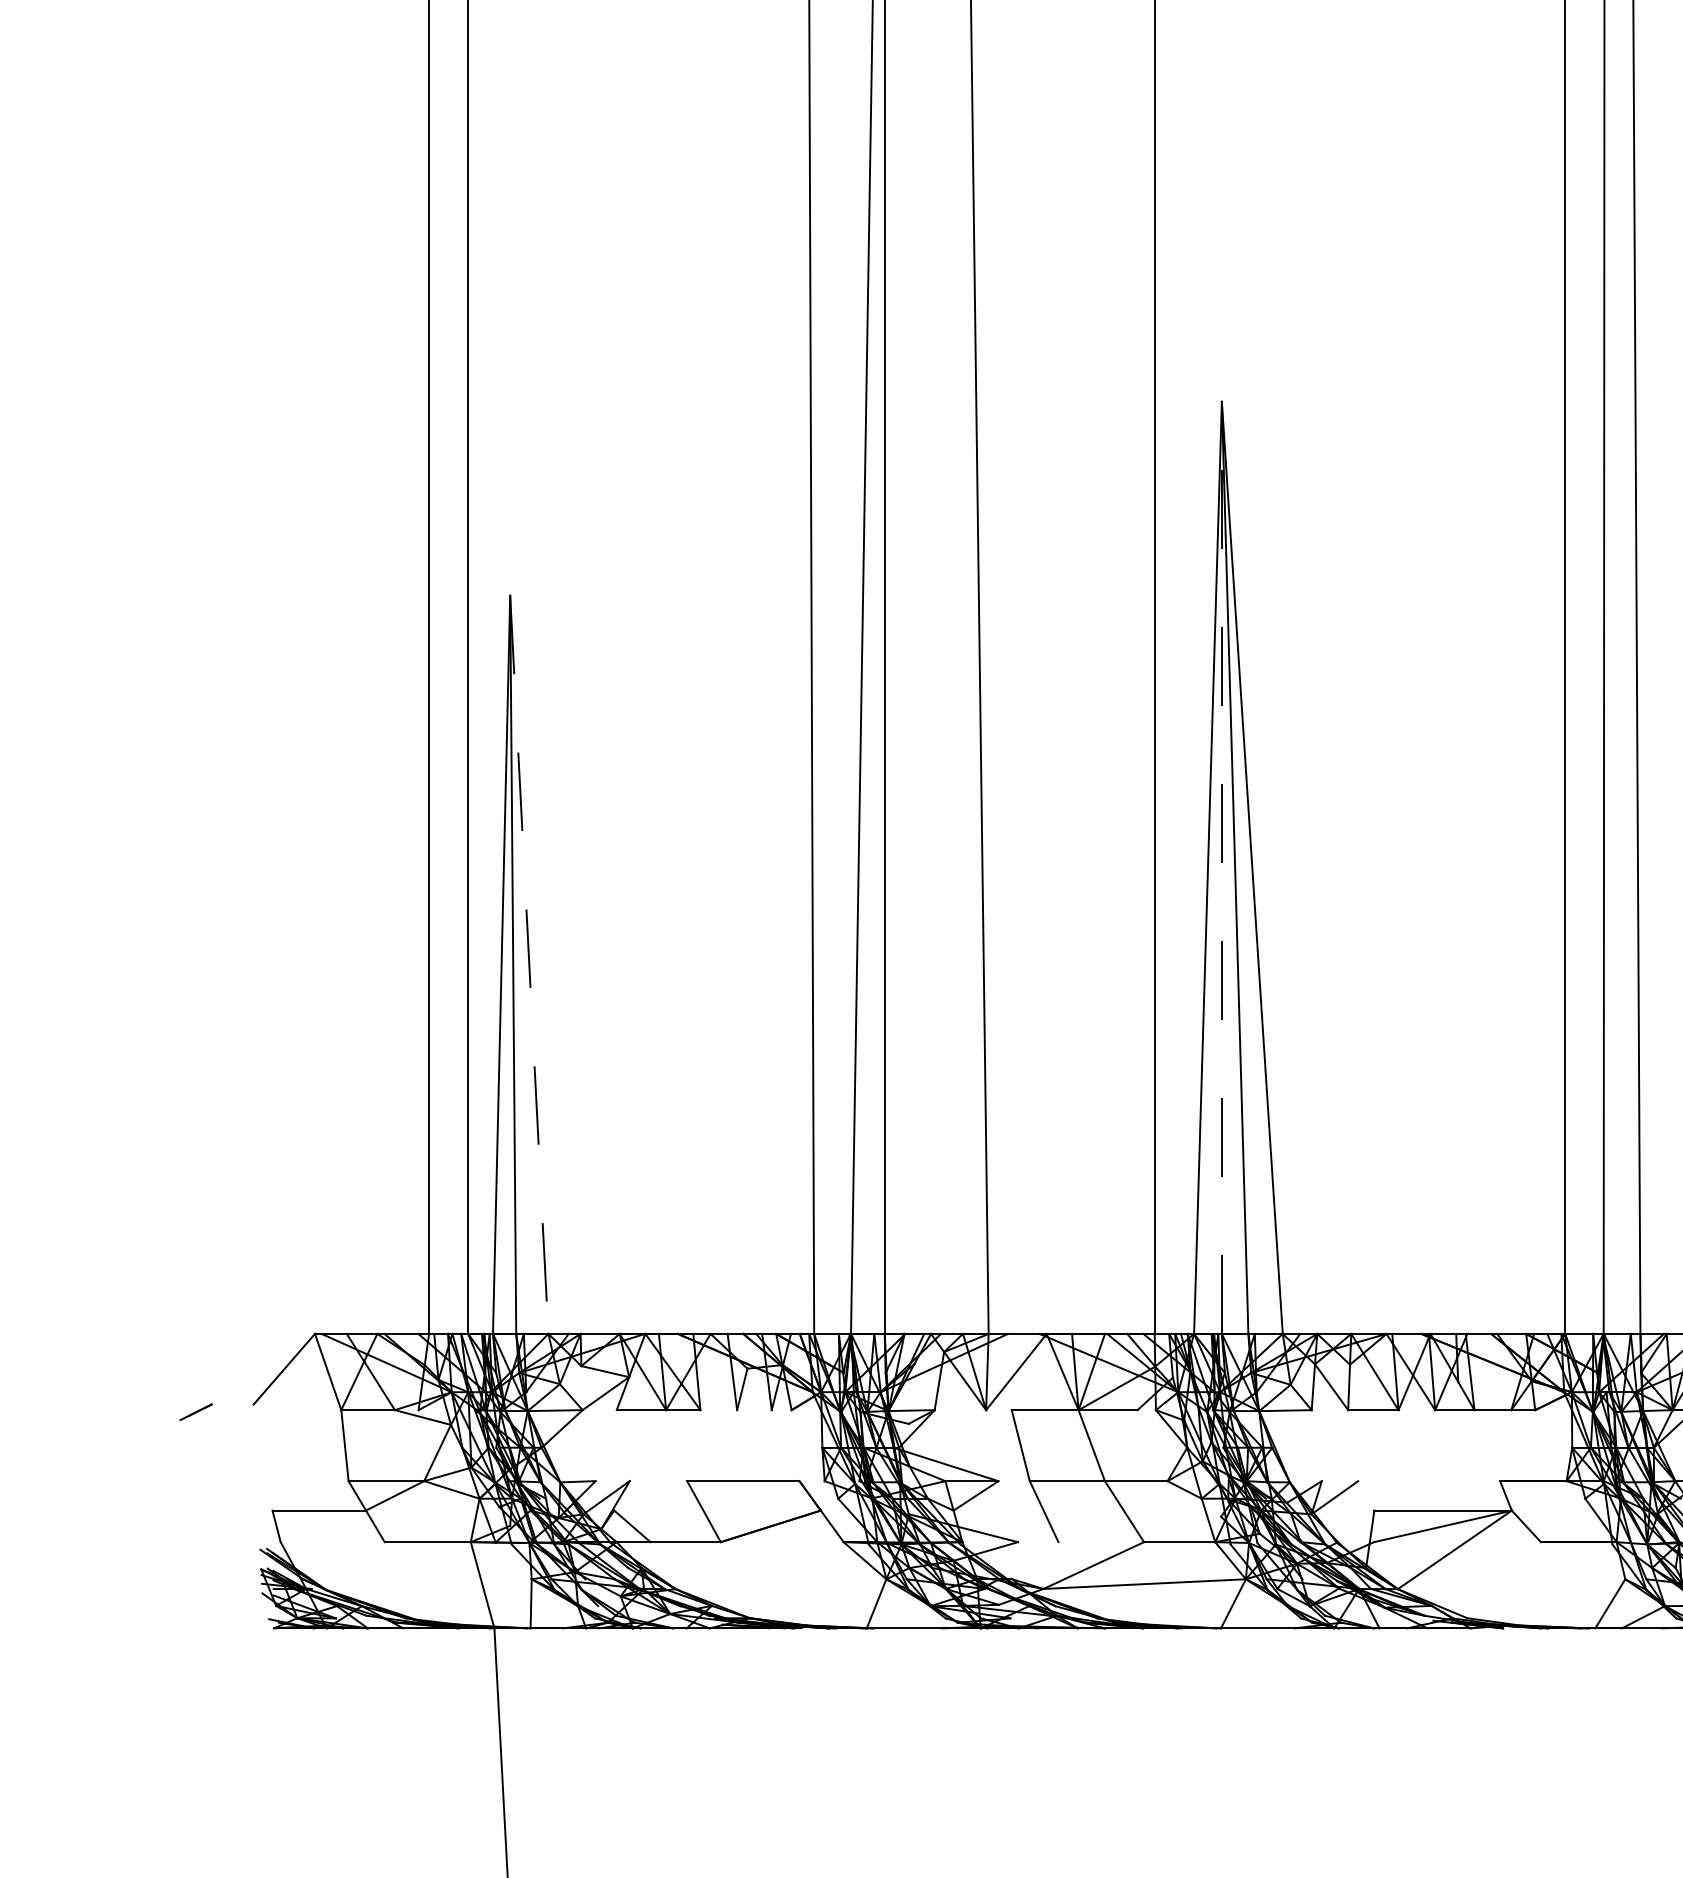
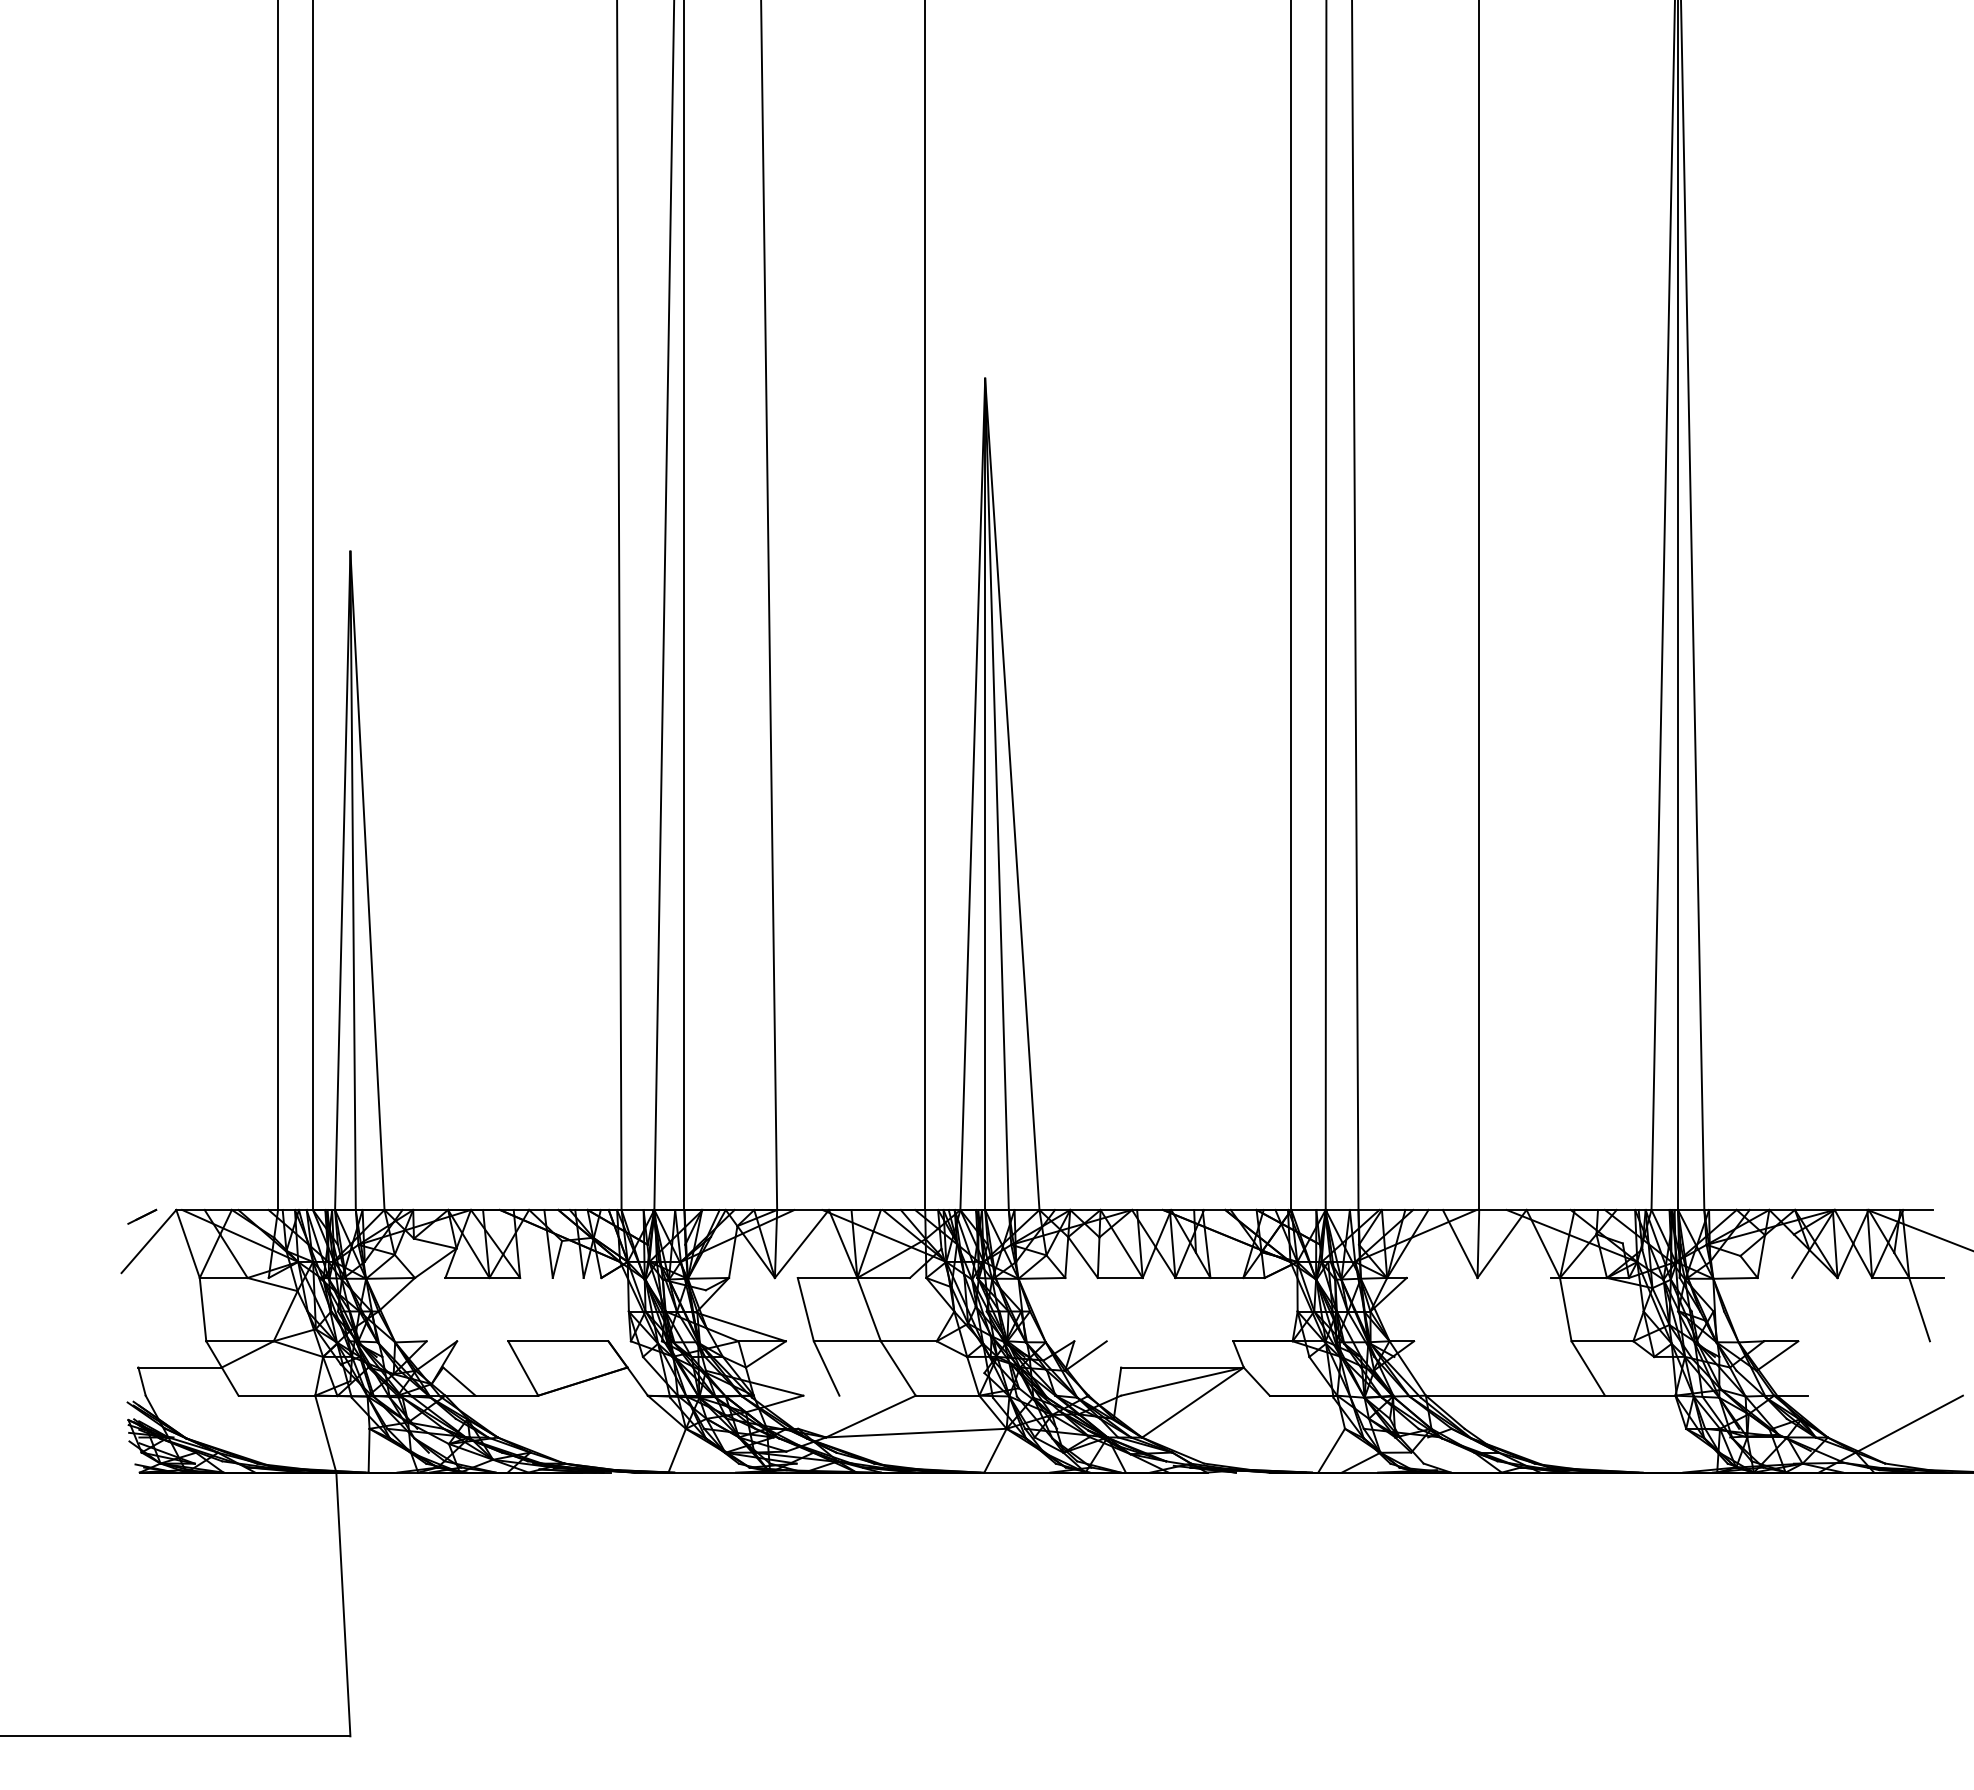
line: (1222, 868) -> (985, 794), dashed -> solid
line: (529, 964) -> (367, 880), dashed -> solid
line: (196, 1411) -> (142, 1216), moved

